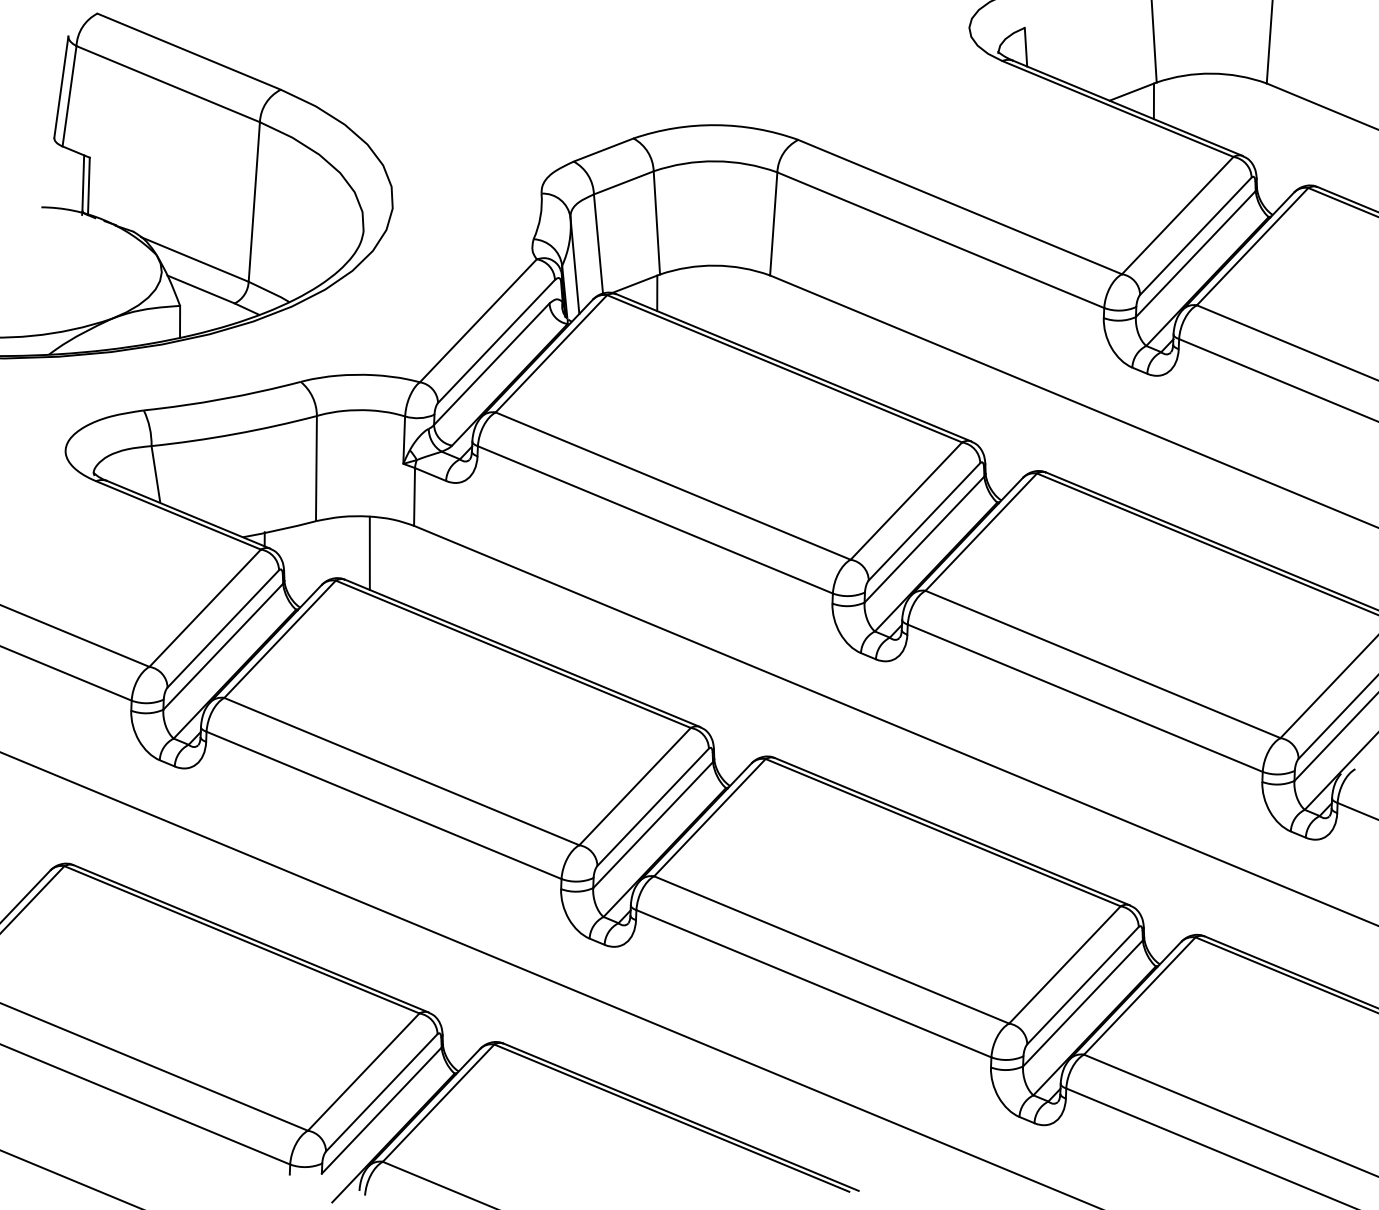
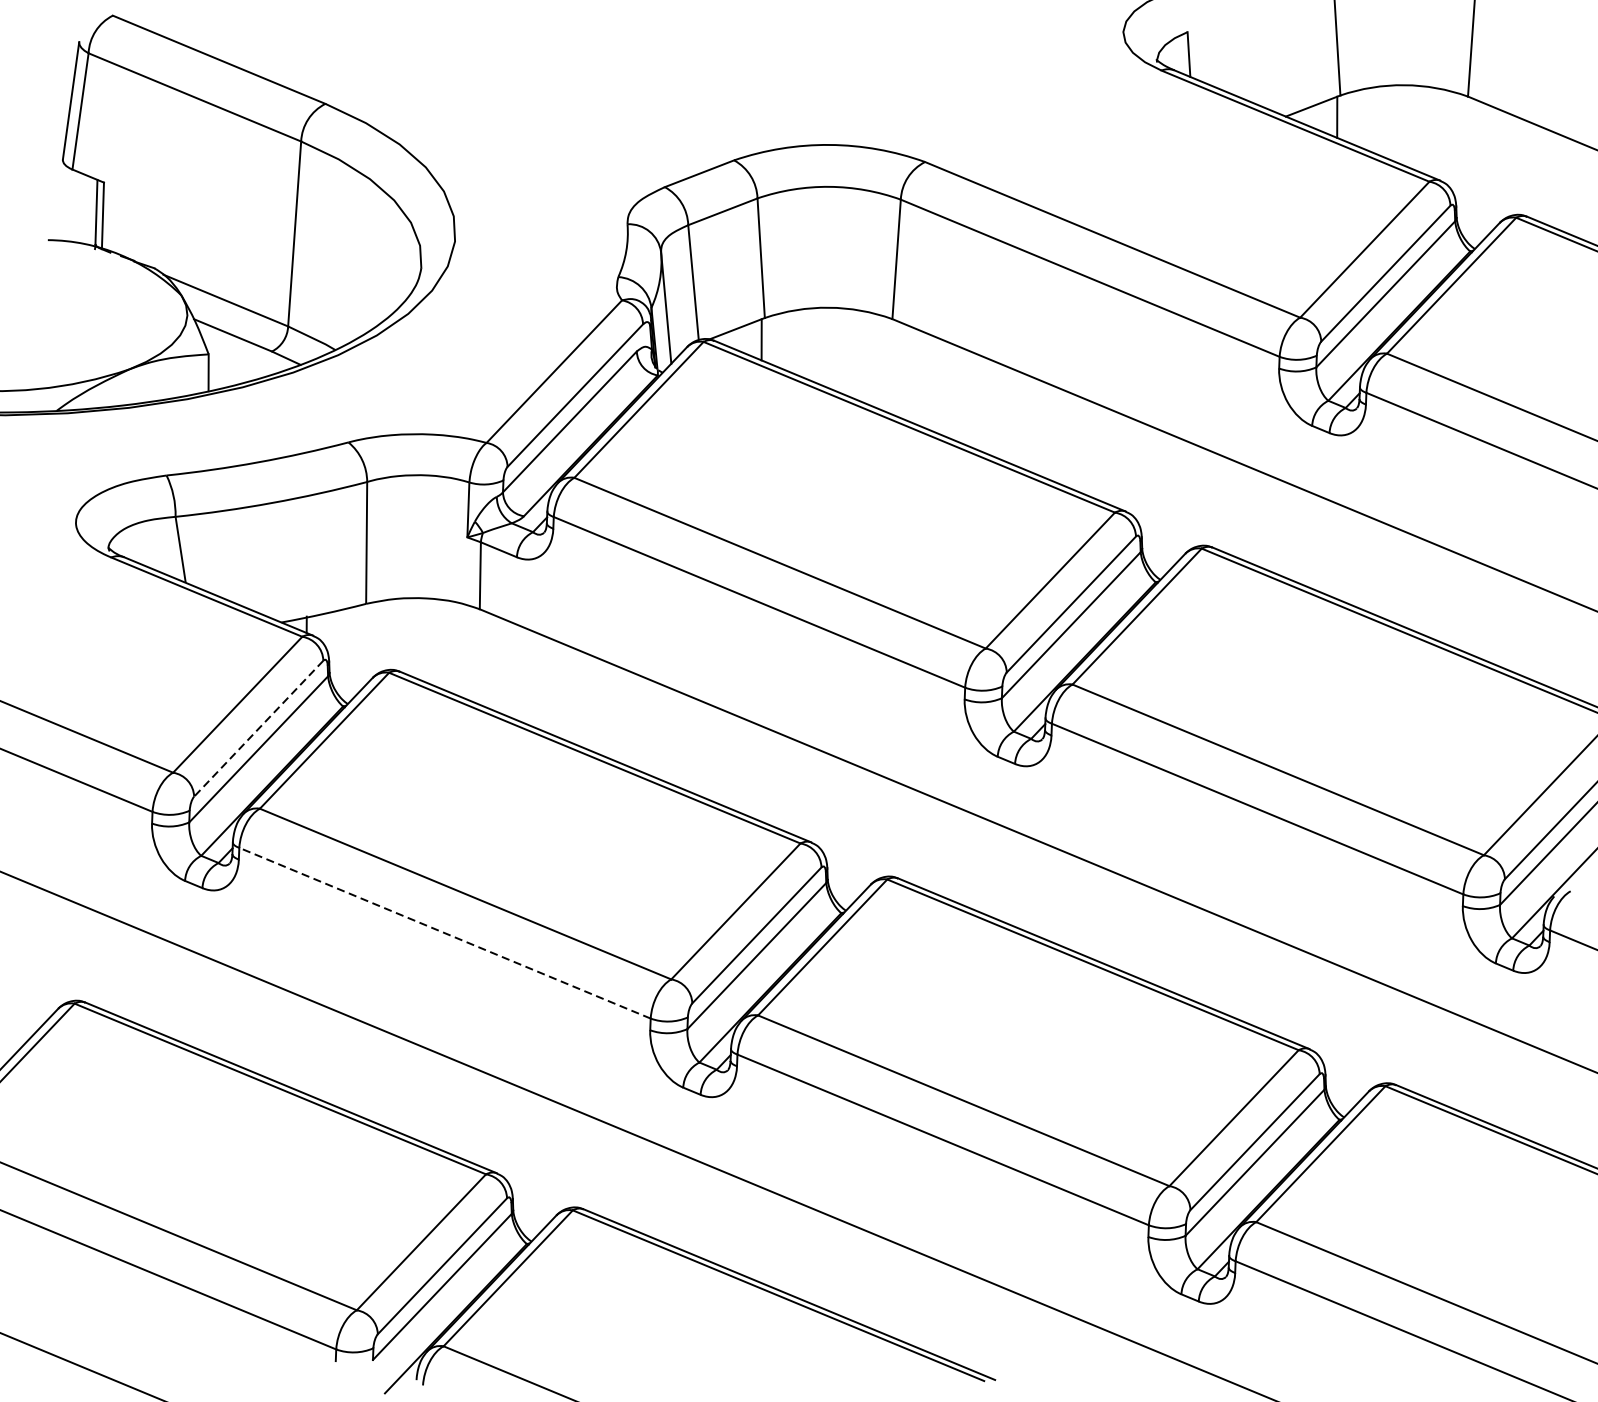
line: (369, 552) -> (428, 640), removed
line: (223, 628) -> (258, 728), solid -> dashed
line: (383, 805) -> (444, 933), solid -> dashed

